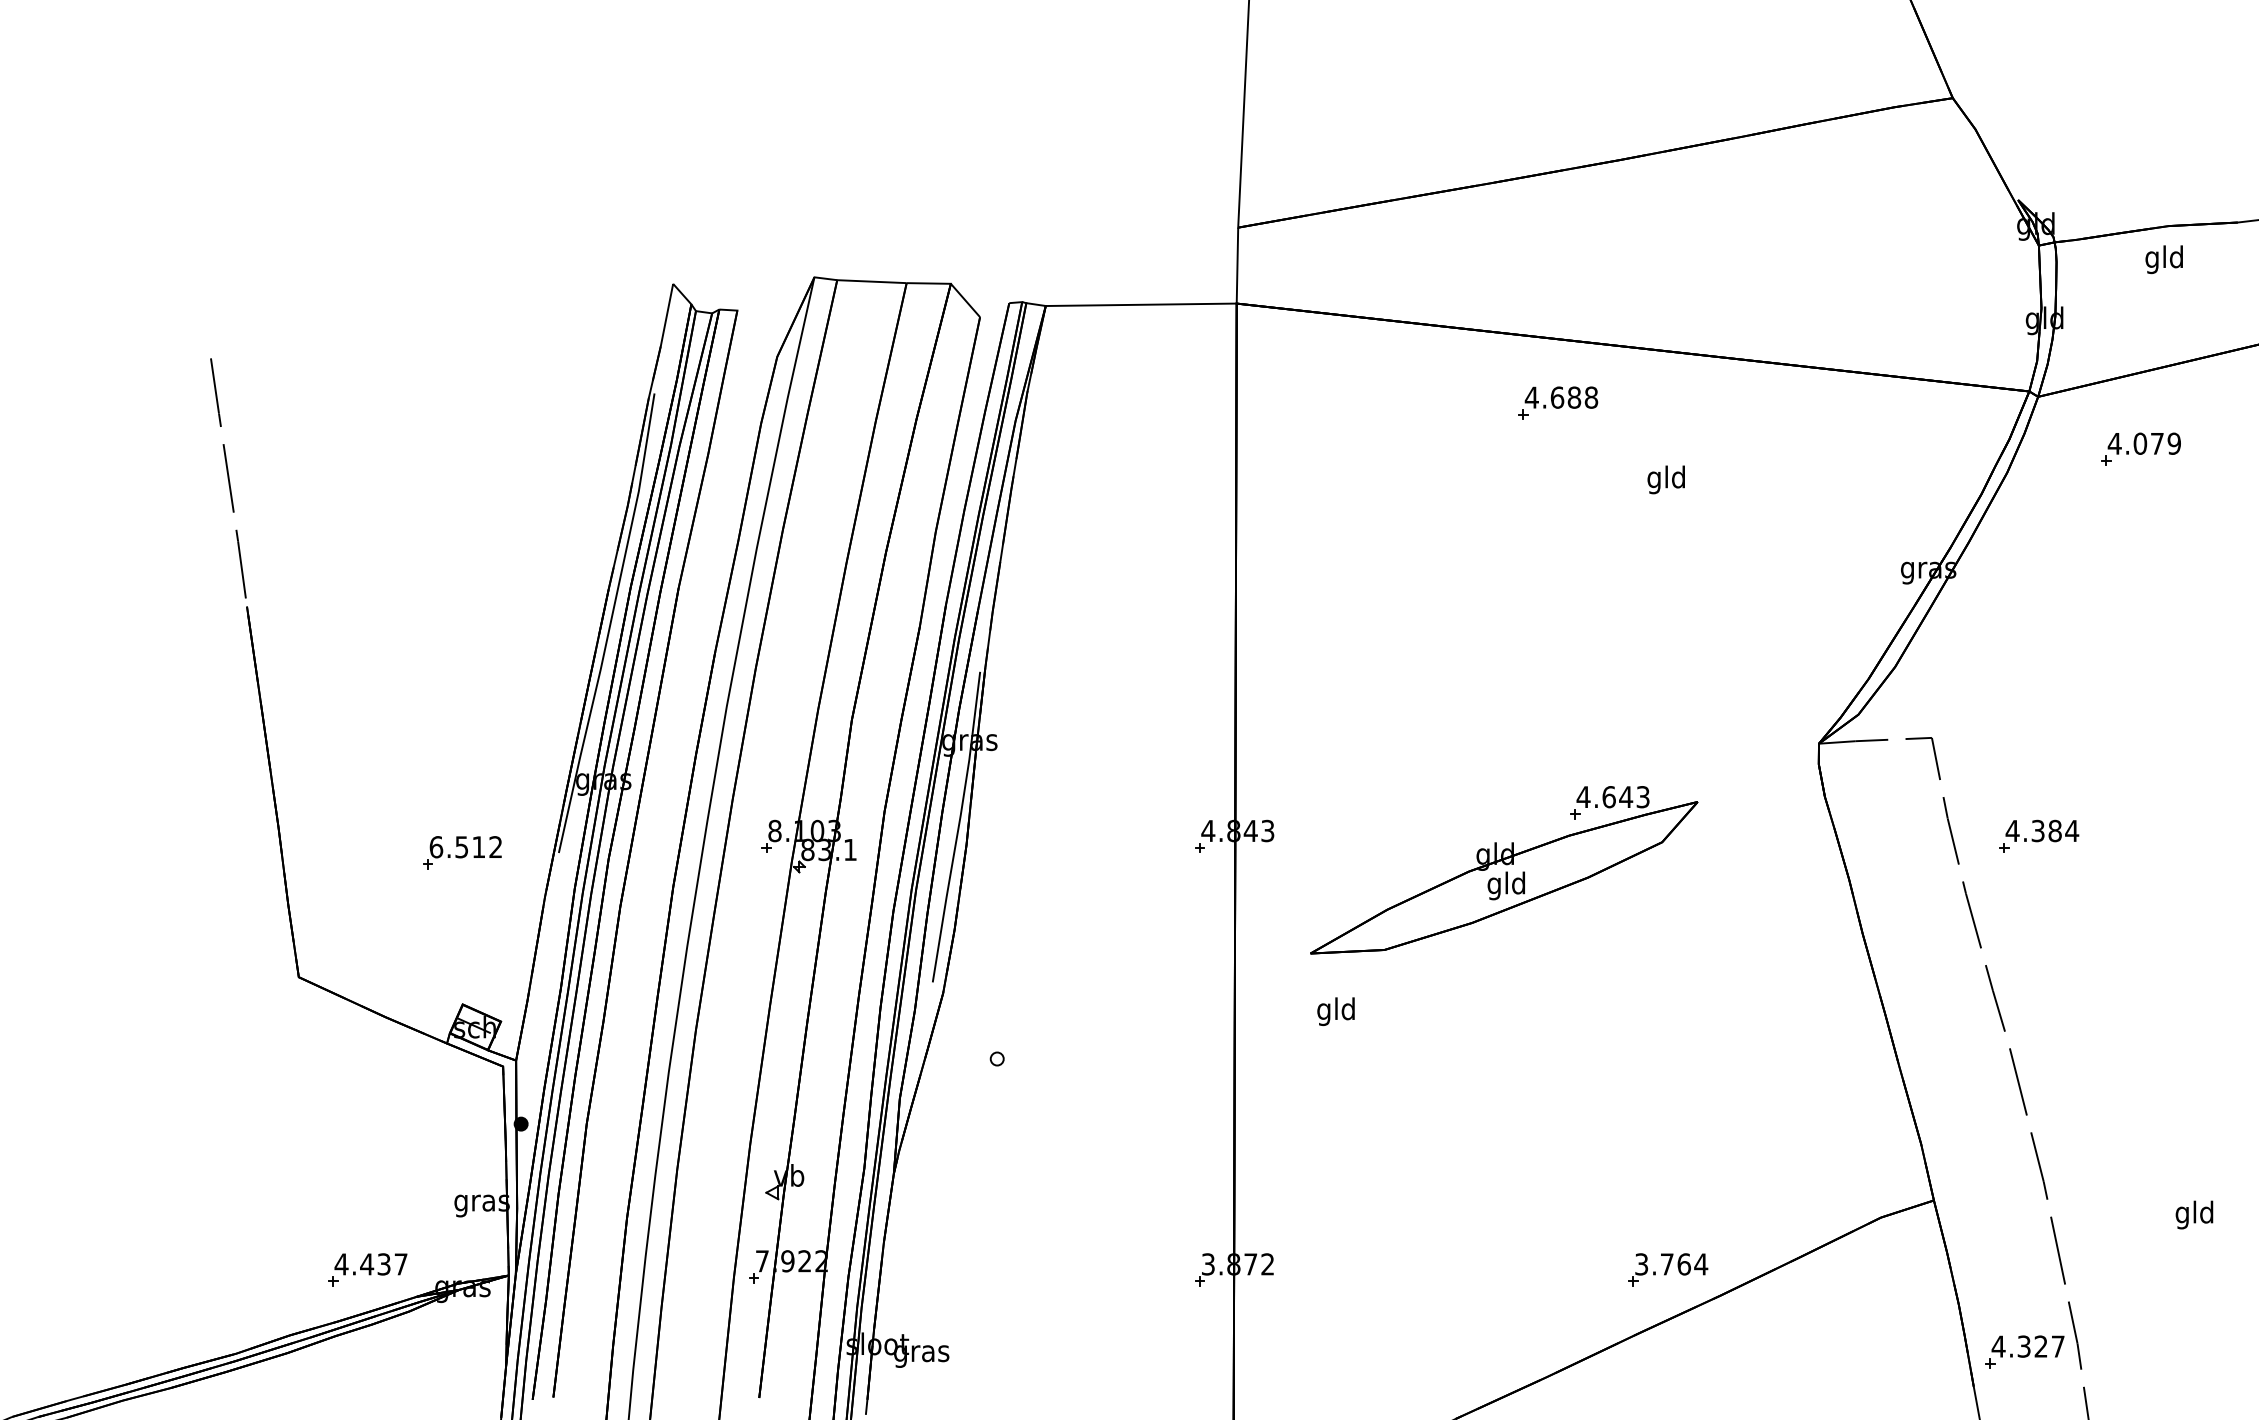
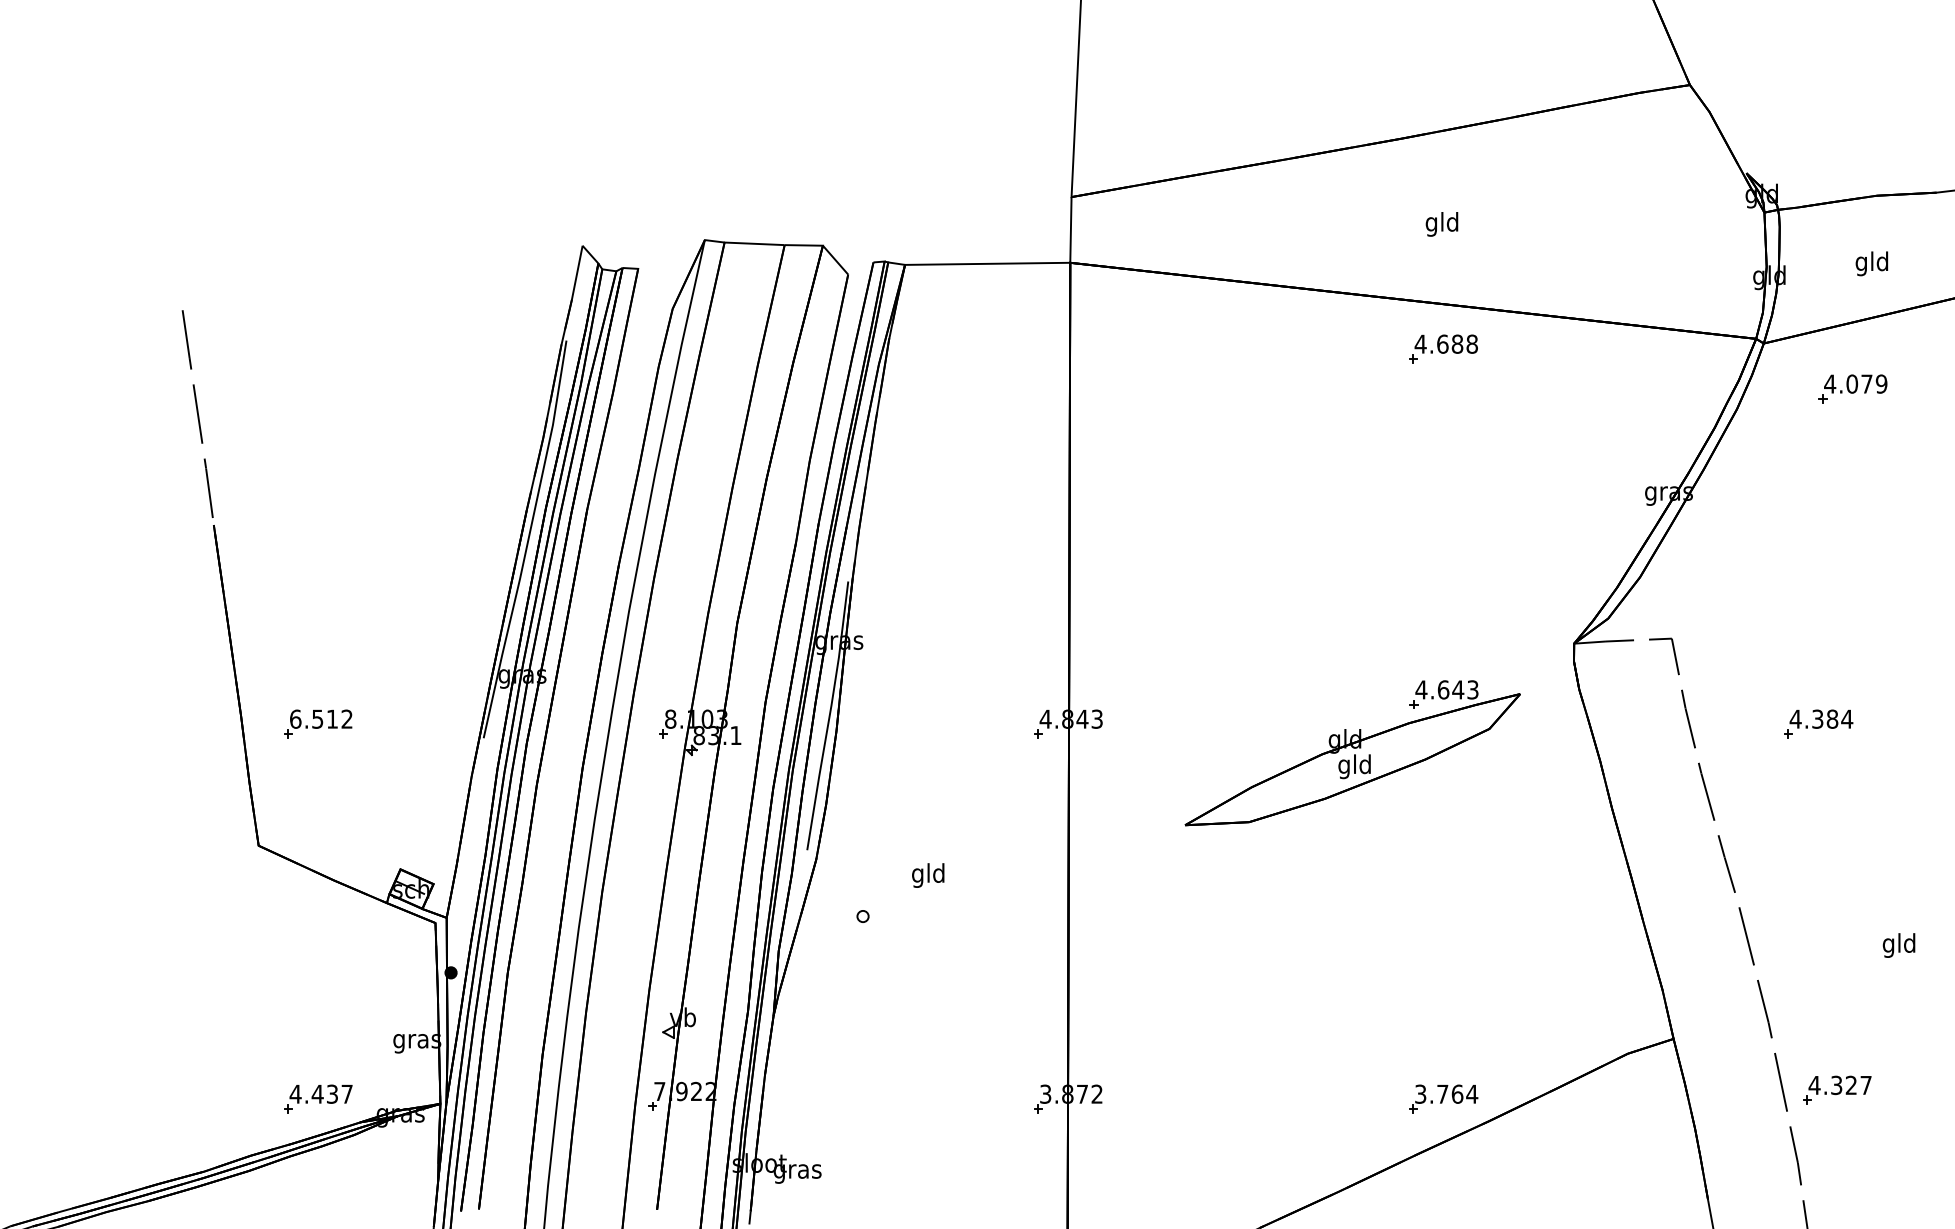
text: (2163, 259) -> (1871, 263), moved
part: (1558, 402) -> (1443, 348), moved
text: (1665, 480) -> (1441, 224), moved
part: (2038, 835) -> (1818, 723), moved
part: (462, 852) -> (318, 723), moved
part: (1503, 870) -> (1352, 753), moved
text: (1336, 1011) -> (928, 875), moved
text: (2193, 1214) -> (1898, 945), moved
part: (2025, 1351) -> (1837, 1089), moved

